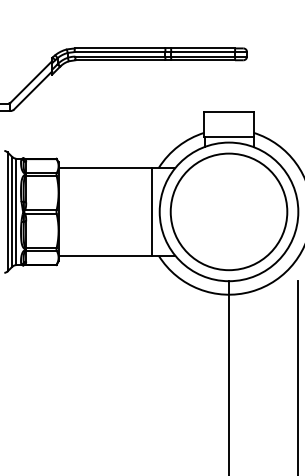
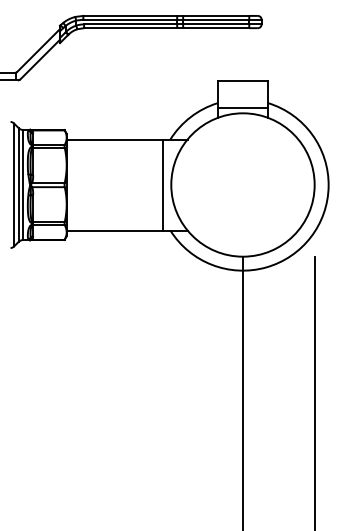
circle: (228, 211) -> (242, 184), removed

